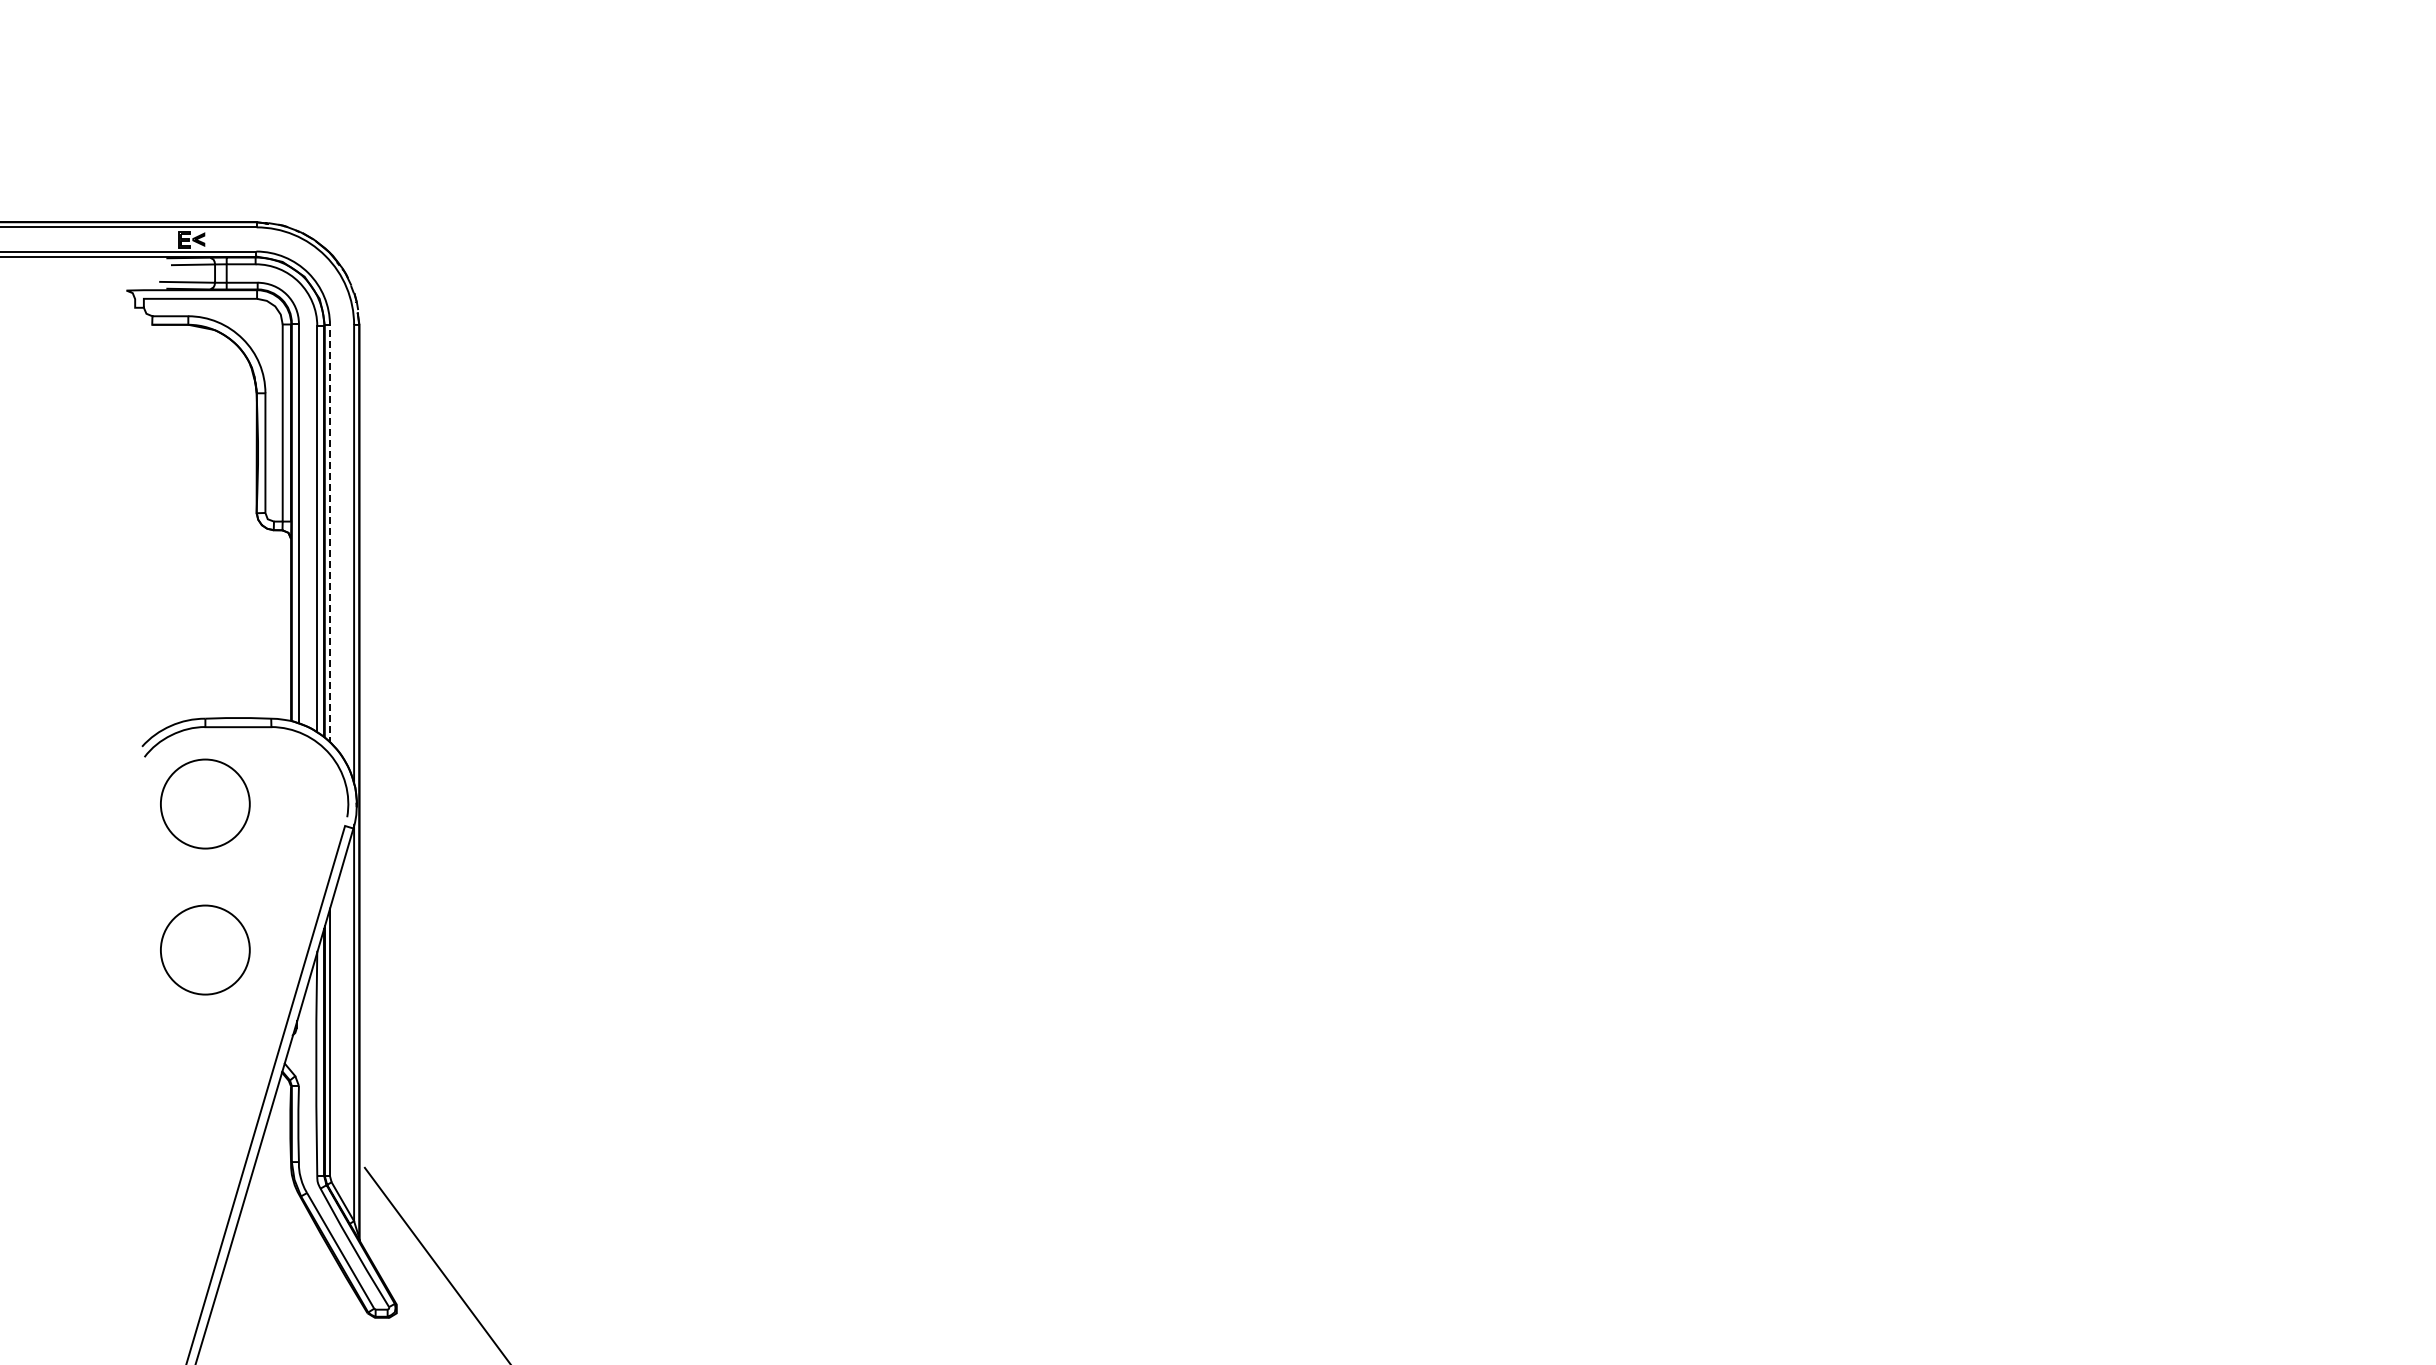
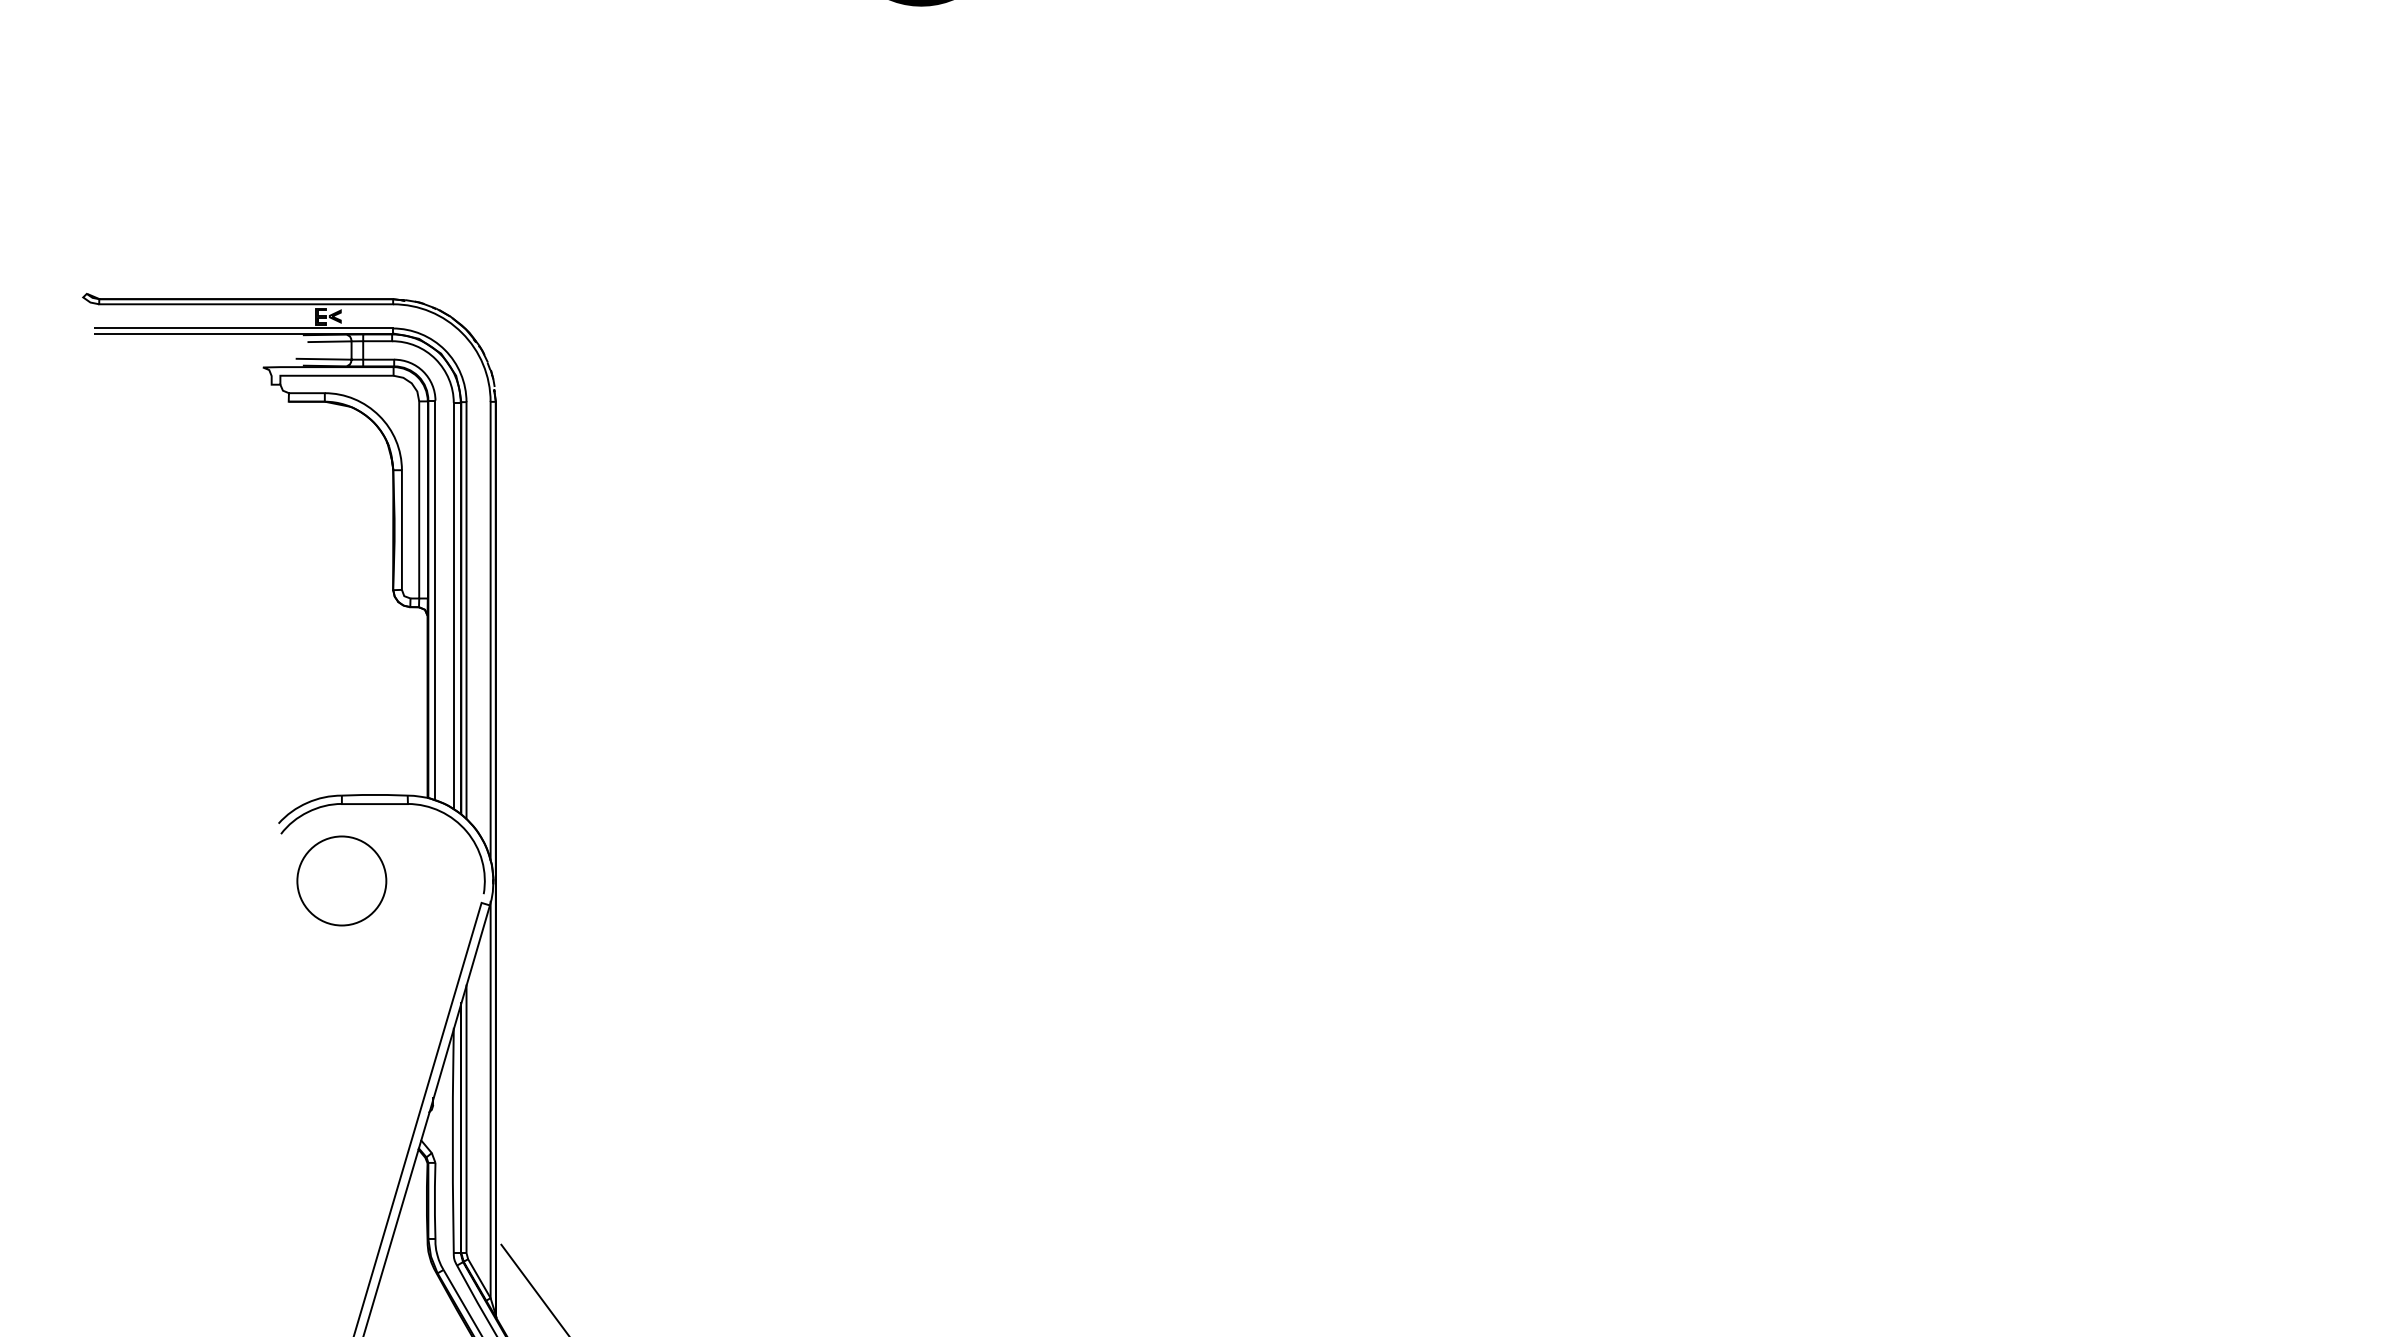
line: (330, 529) -> (467, 606), dashed -> solid
part: (205, 949) -> (342, 1026), removed

